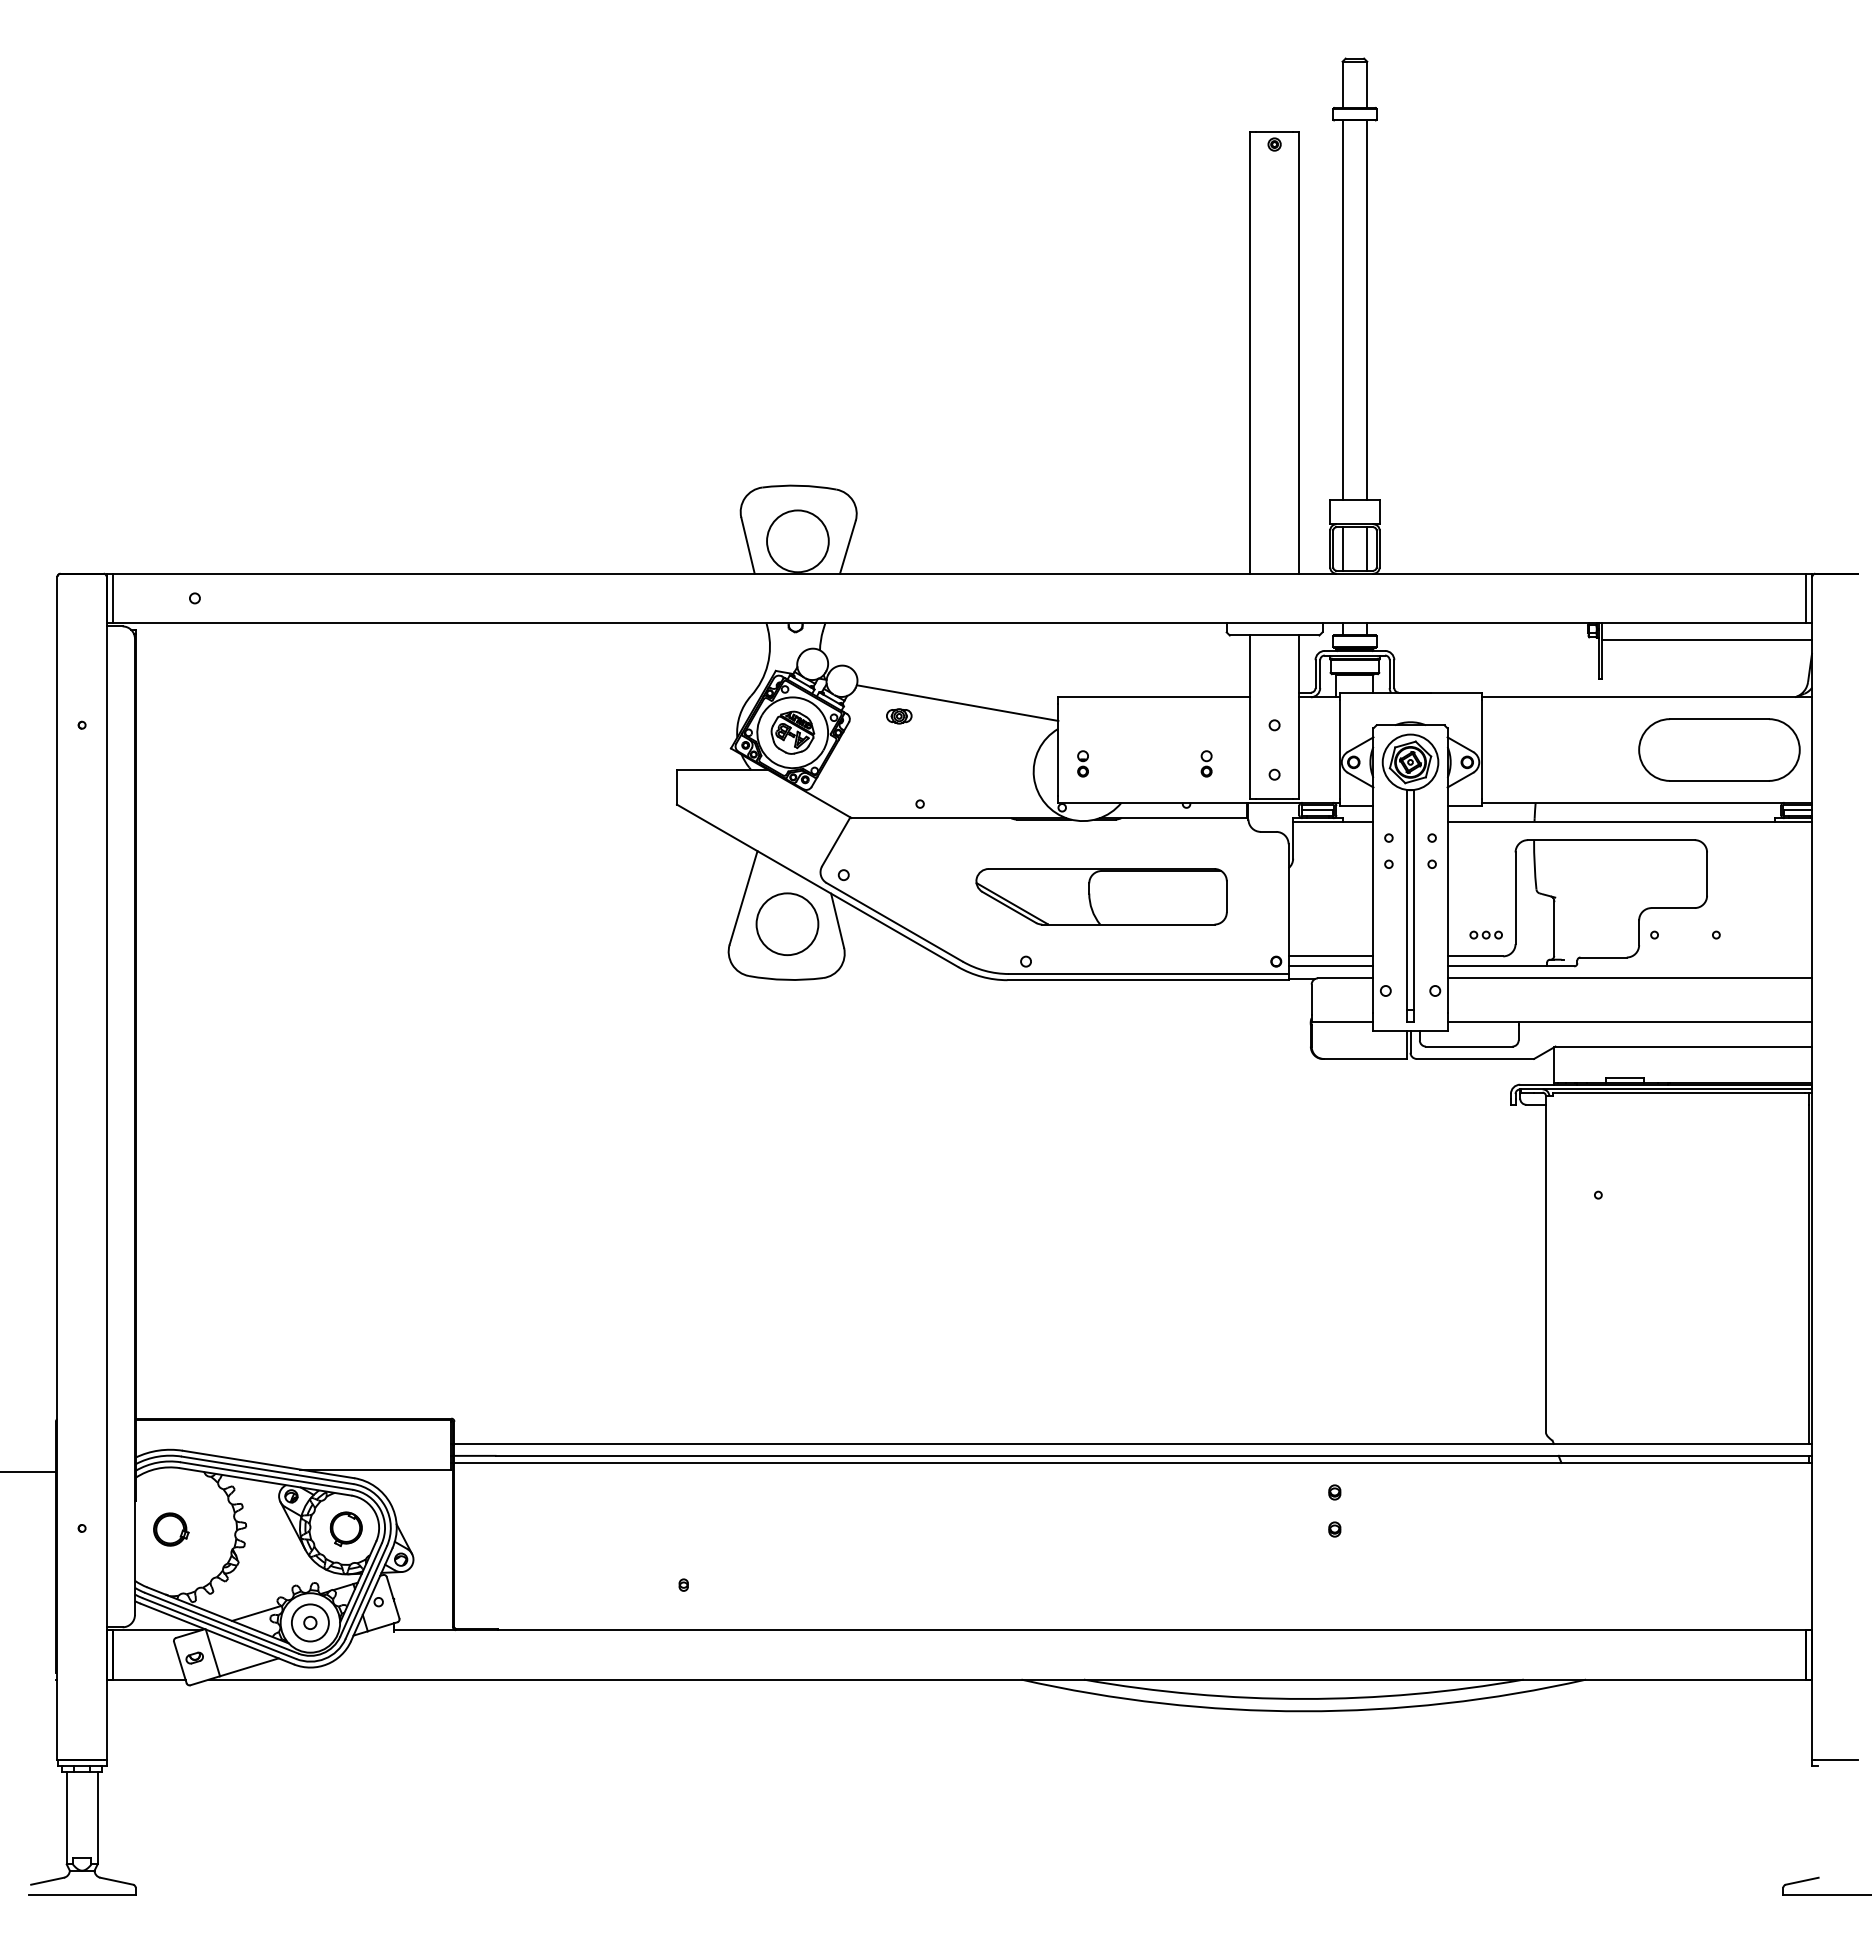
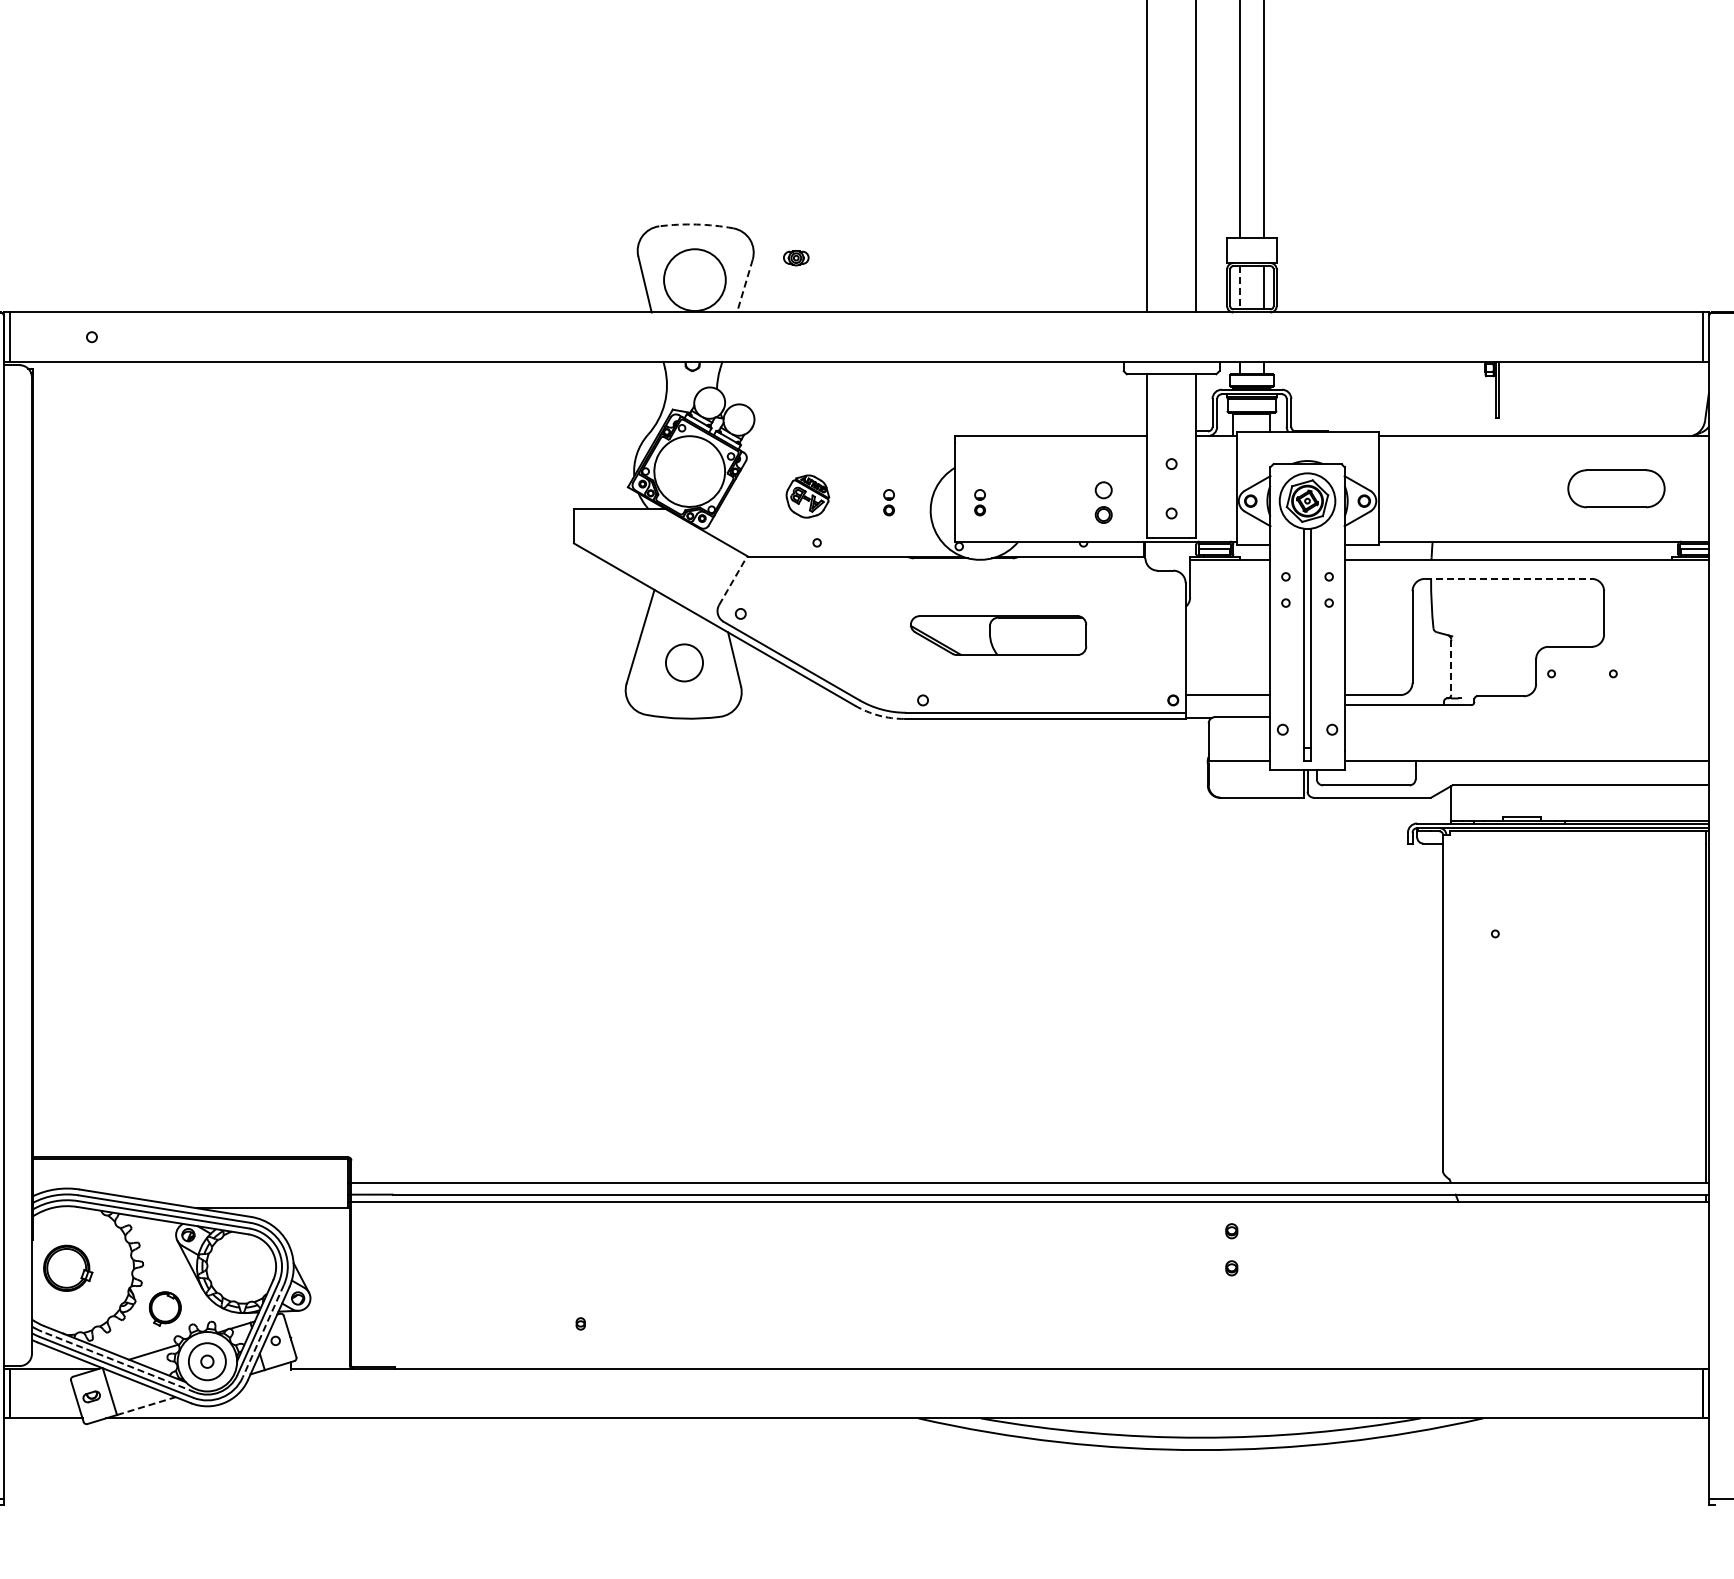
arc: (799, 485) -> (696, 224), solid -> dashed
line: (847, 547) -> (744, 286), solid -> dashed
line: (1342, 549) -> (1239, 288), solid -> dashed
line: (1707, 640) -> (1604, 379), removed
line: (957, 702) -> (854, 441), removed
part: (899, 716) -> (796, 258), moved
part: (792, 732) -> (807, 496), moved
part: (1719, 749) -> (1616, 488), size x0.6
part: (991, 763) -> (888, 502), added
part: (1206, 763) -> (1103, 502), size x1.6
line: (1611, 840) -> (1508, 579), solid -> dashed
line: (836, 841) -> (733, 580), solid -> dashed
part: (1101, 896) -> (998, 635), size x0.7
circle: (787, 923) -> (684, 662), size x0.6
line: (1554, 928) -> (1451, 667), solid -> dashed
part: (1485, 934) -> (1382, 673), removed
line: (1330, 966) -> (1227, 705), removed
arc: (981, 976) -> (878, 715), solid -> dashed
line: (1629, 978) -> (1526, 717), removed
part: (345, 1528) -> (164, 1308), moved
part: (171, 1529) -> (68, 1268), size x1.4
line: (366, 1592) -> (263, 1331), solid -> dashed
line: (221, 1623) -> (118, 1362), solid -> dashed
line: (249, 1667) -> (146, 1406), solid -> dashed

